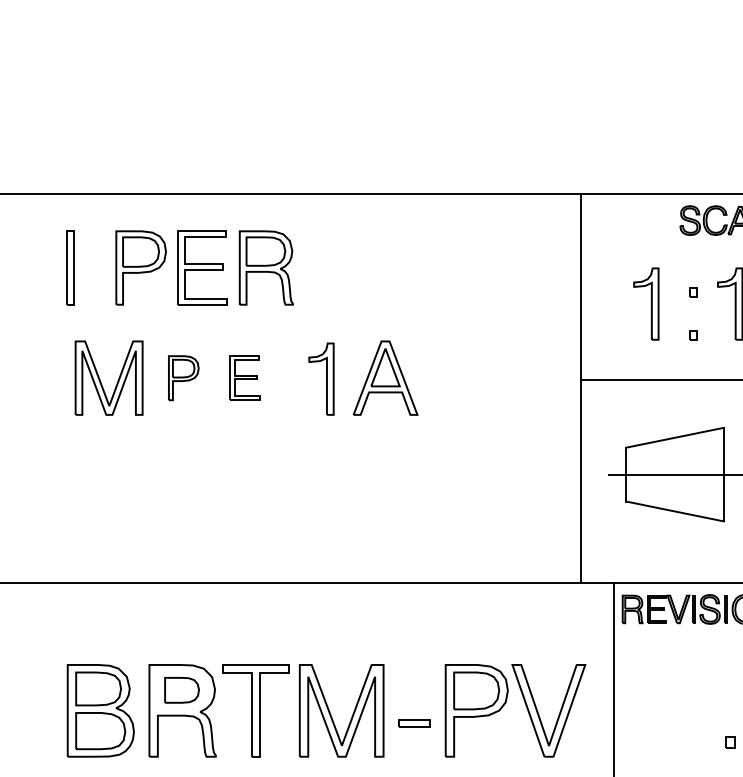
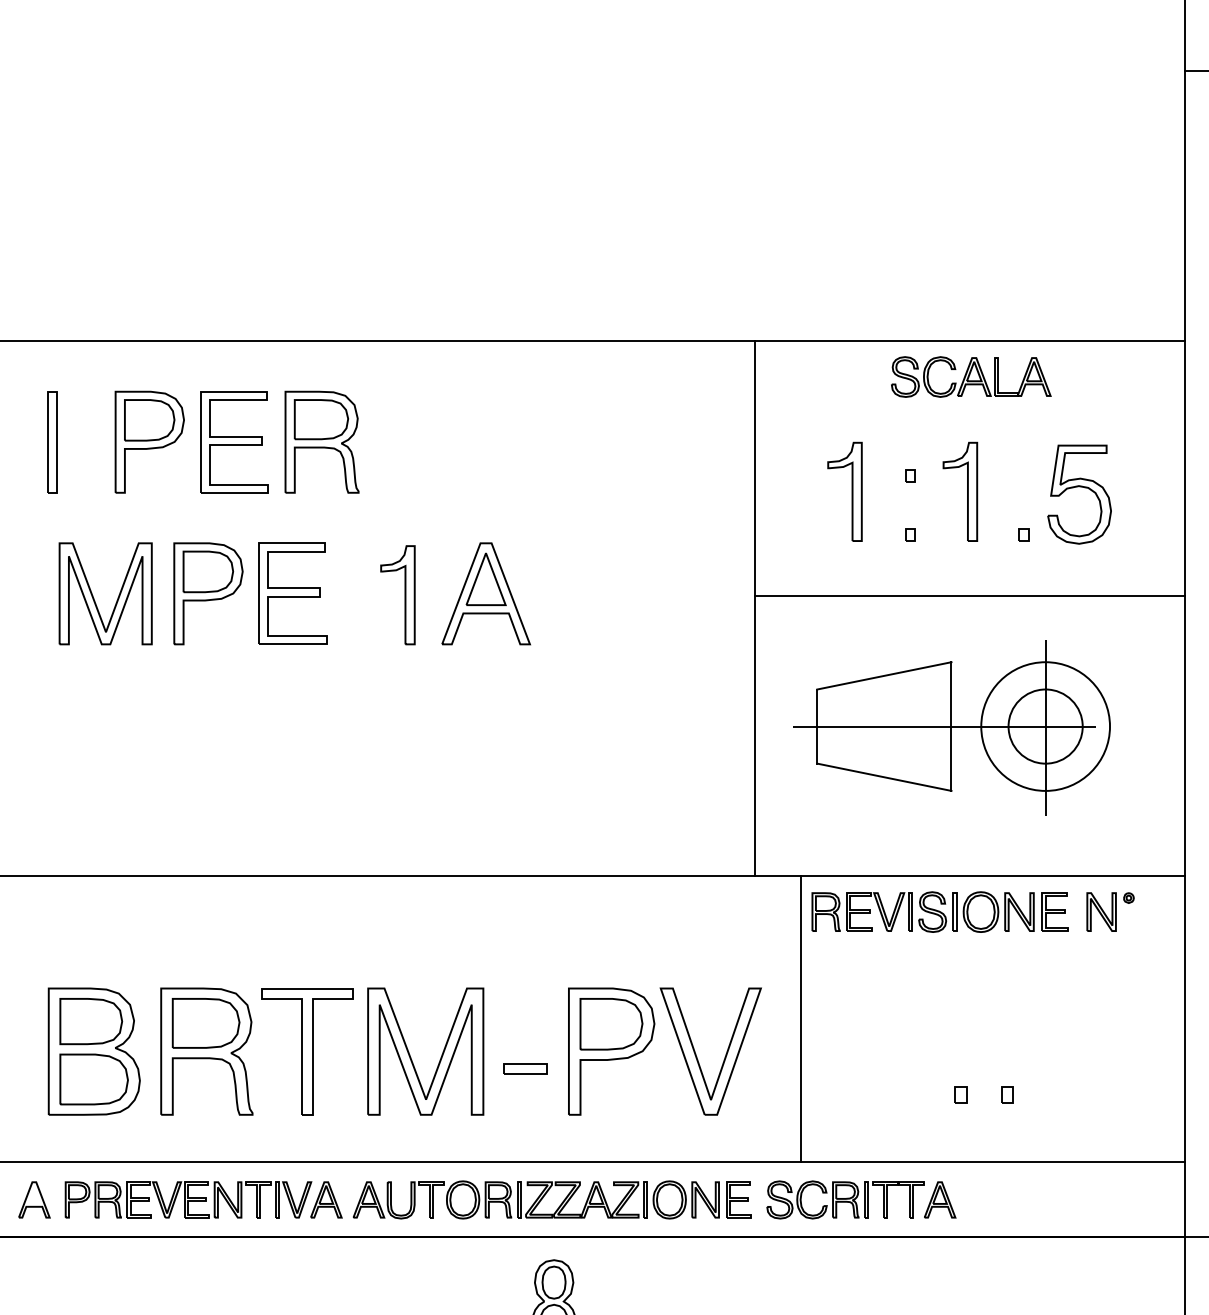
part: (183, 377) -> (208, 593), size x1.67
part: (244, 377) -> (292, 593), size x1.67
part: (181, 690) -> (205, 1023), size x1.43

